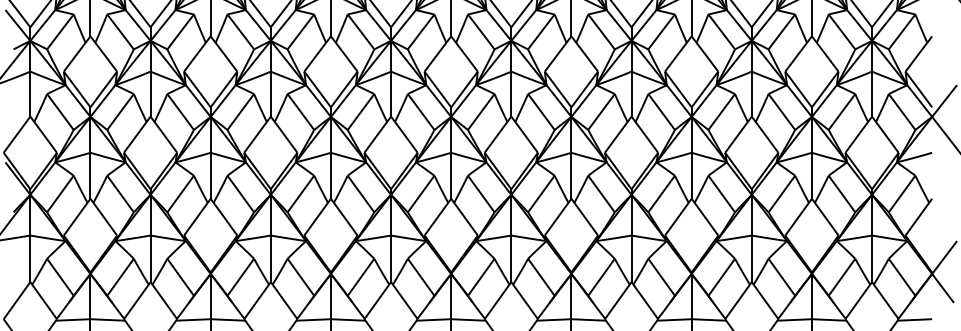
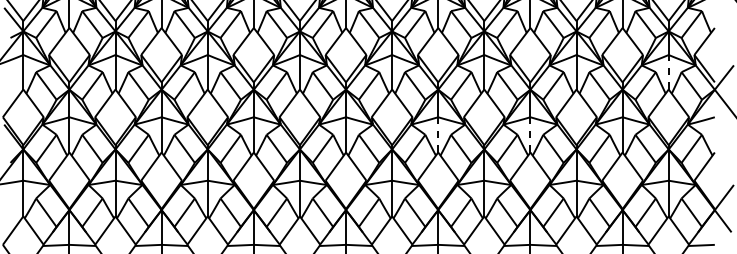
line: (872, 93) -> (669, 71), solid -> dashed
line: (571, 175) -> (438, 134), solid -> dashed
line: (691, 175) -> (530, 134), solid -> dashed

